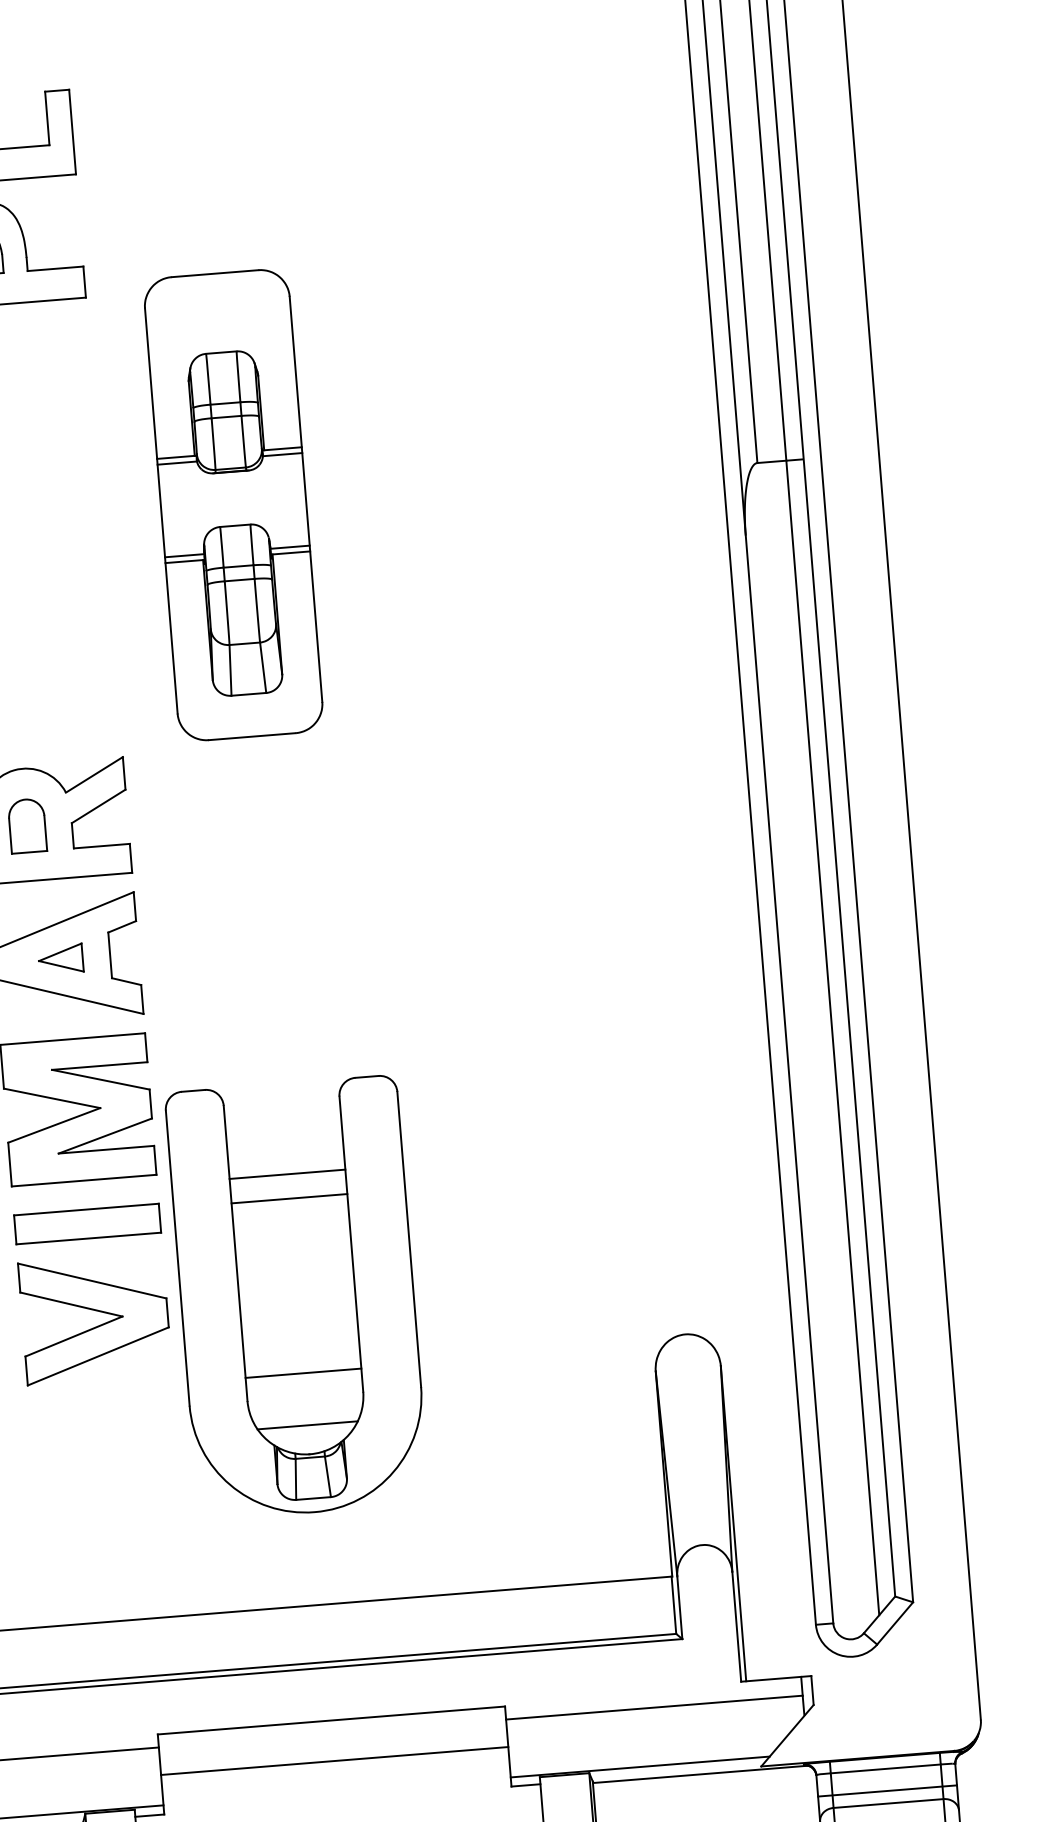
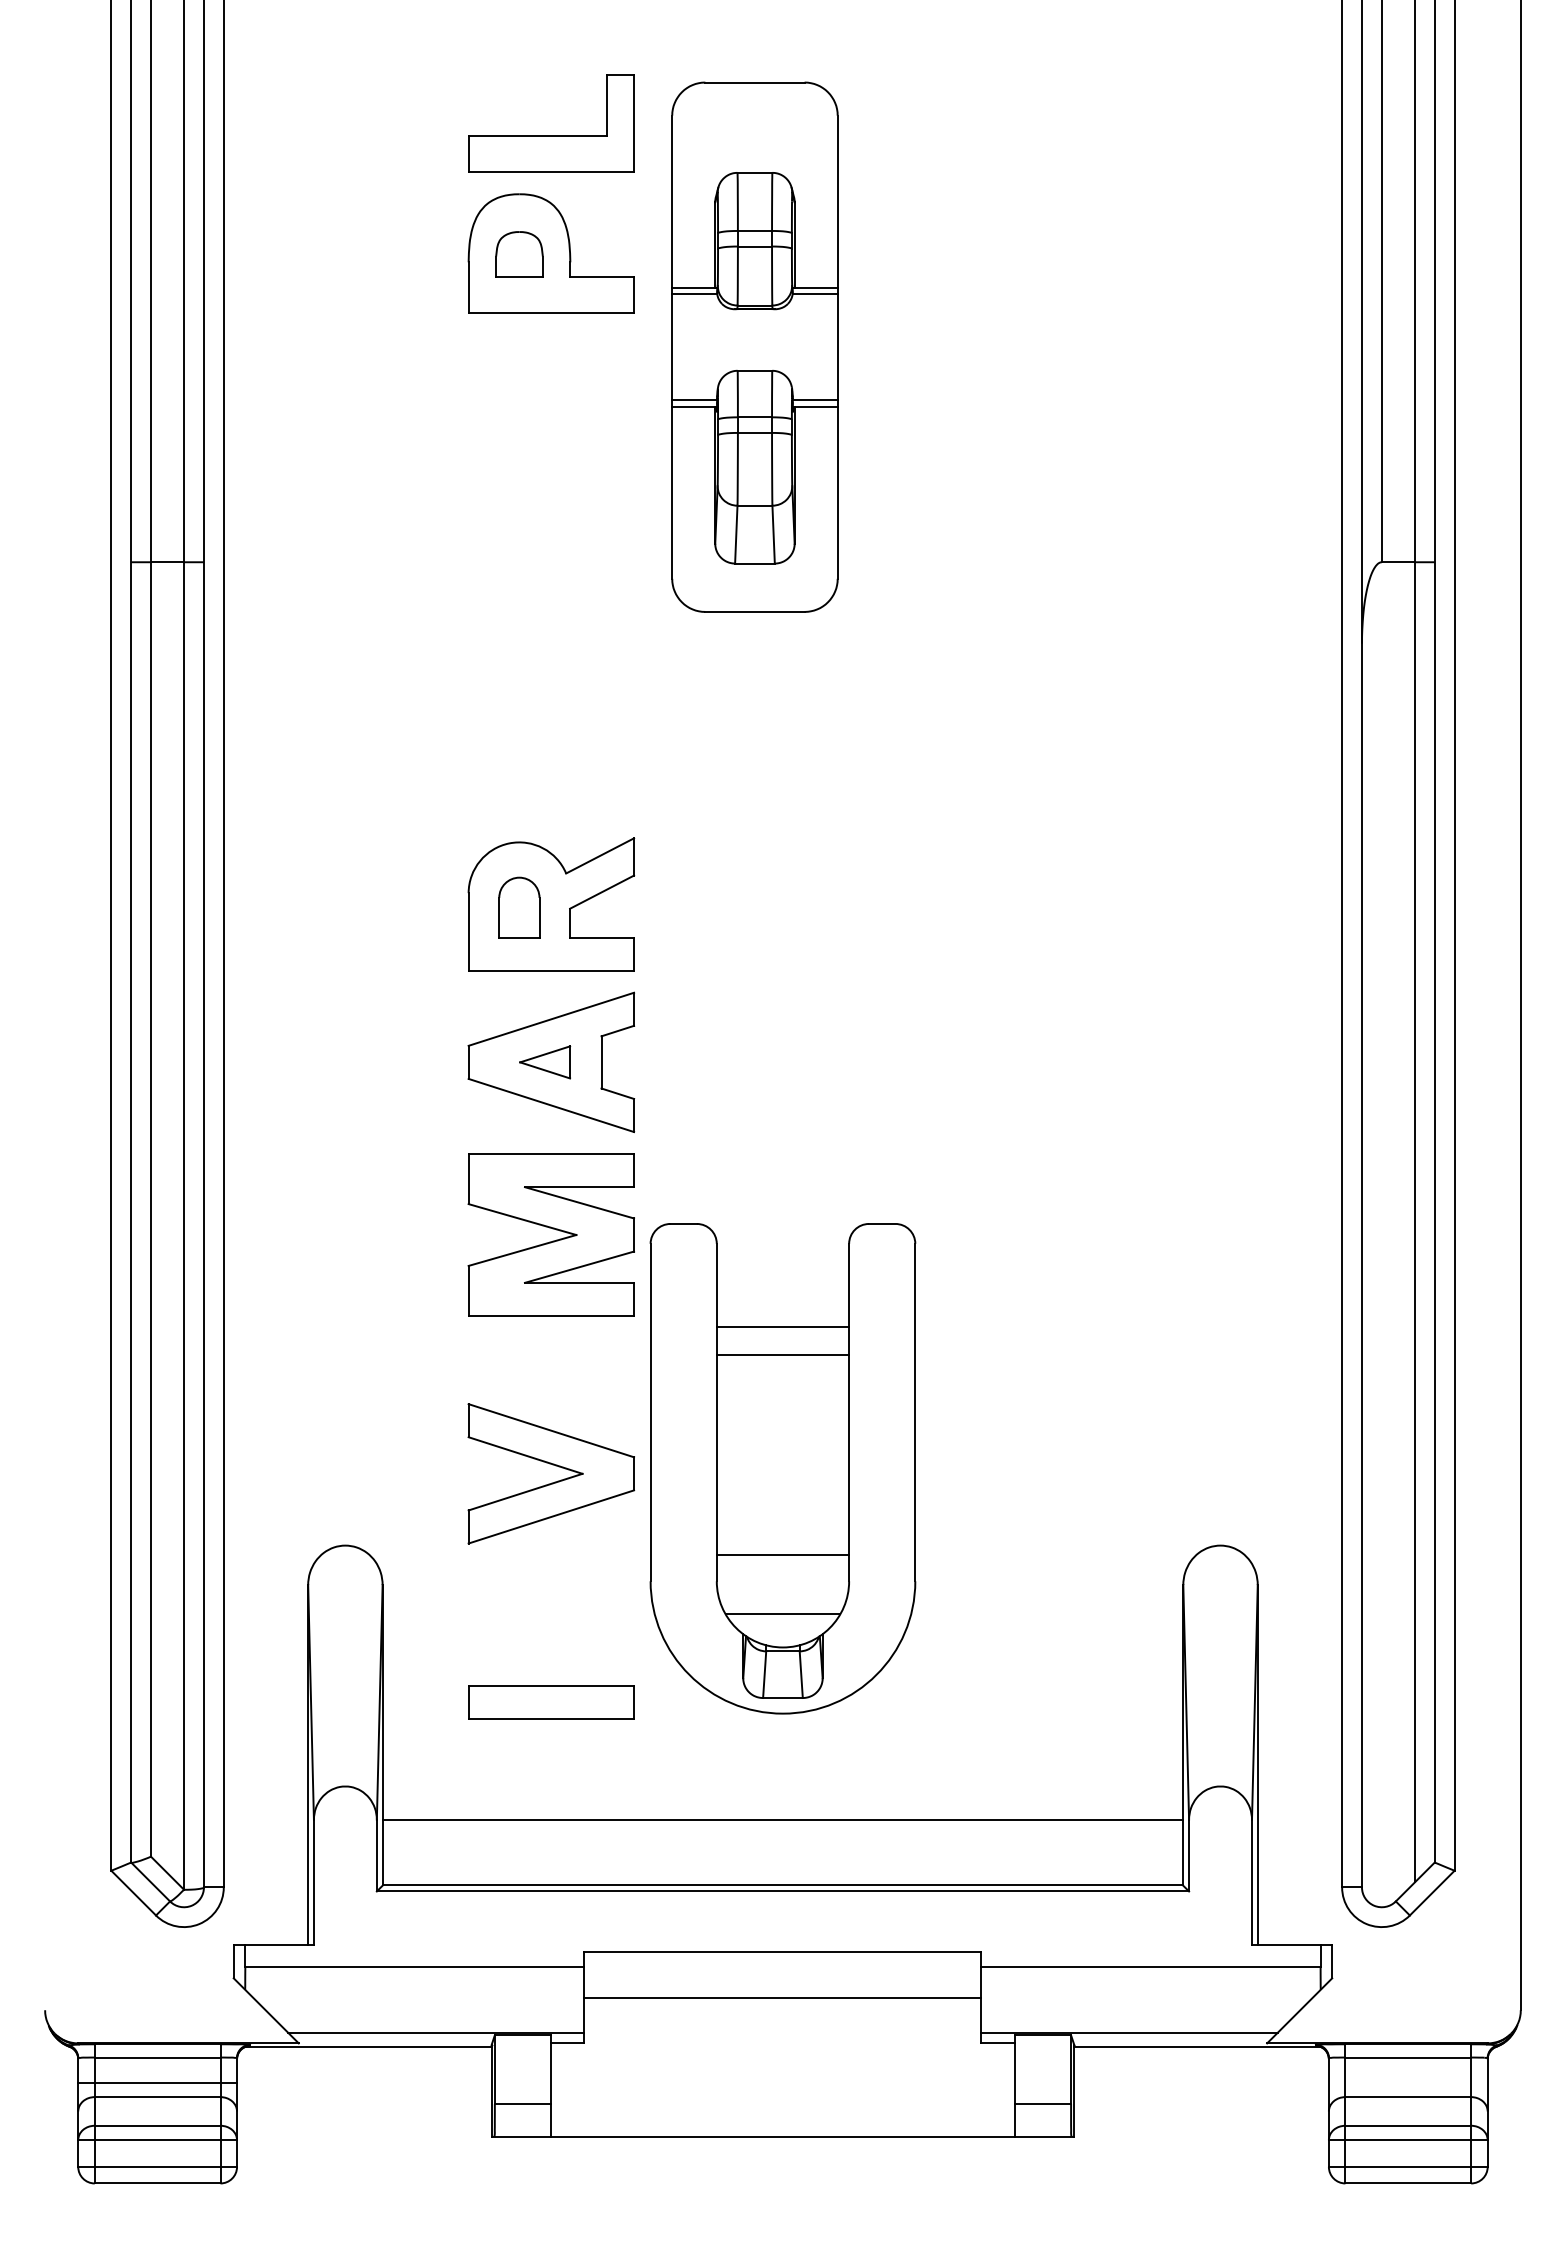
part: (233, 504) -> (754, 346), moved
part: (87, 1223) -> (551, 1702), moved
line: (886, 1790) -> (1407, 2082), removed

